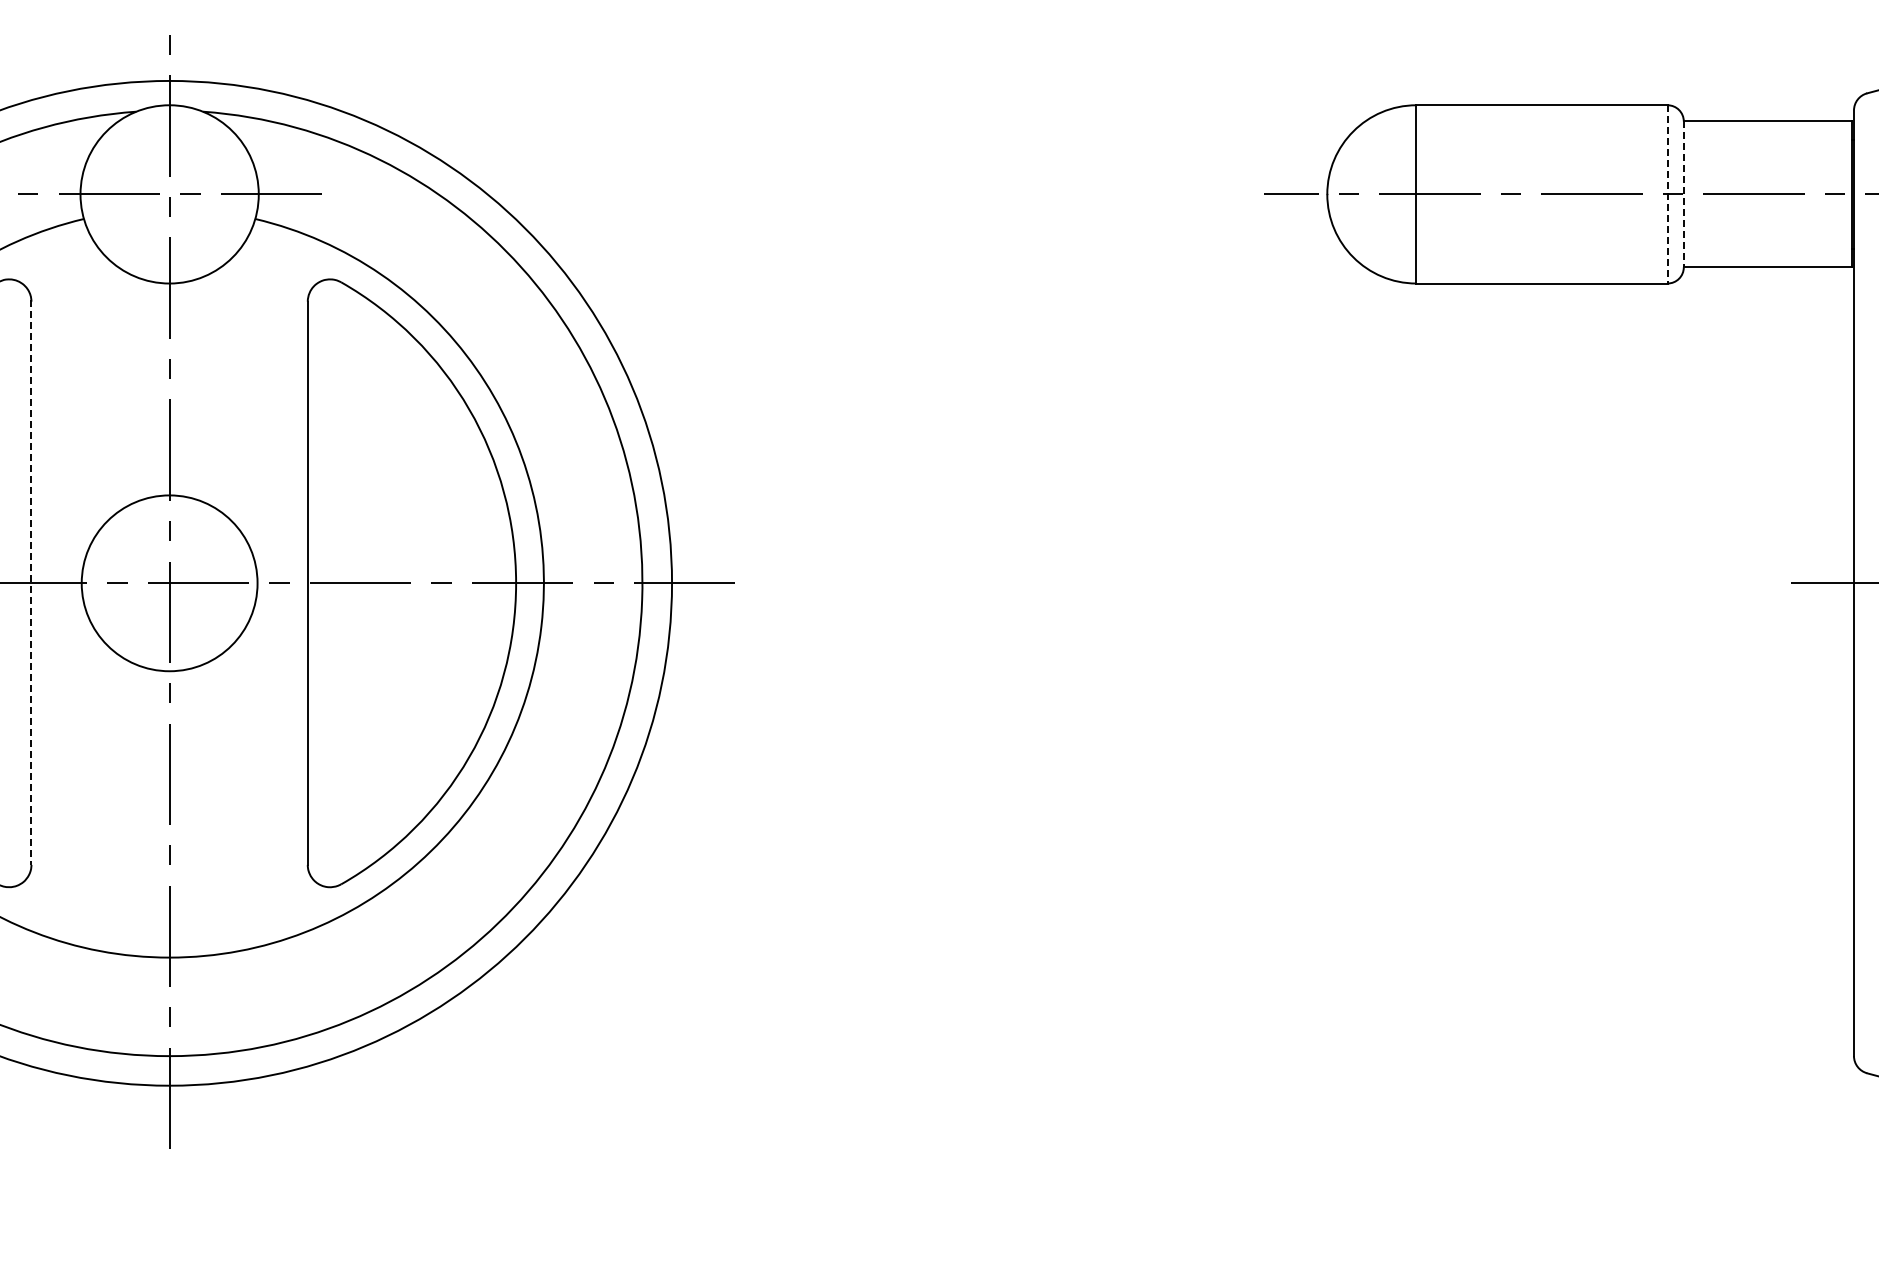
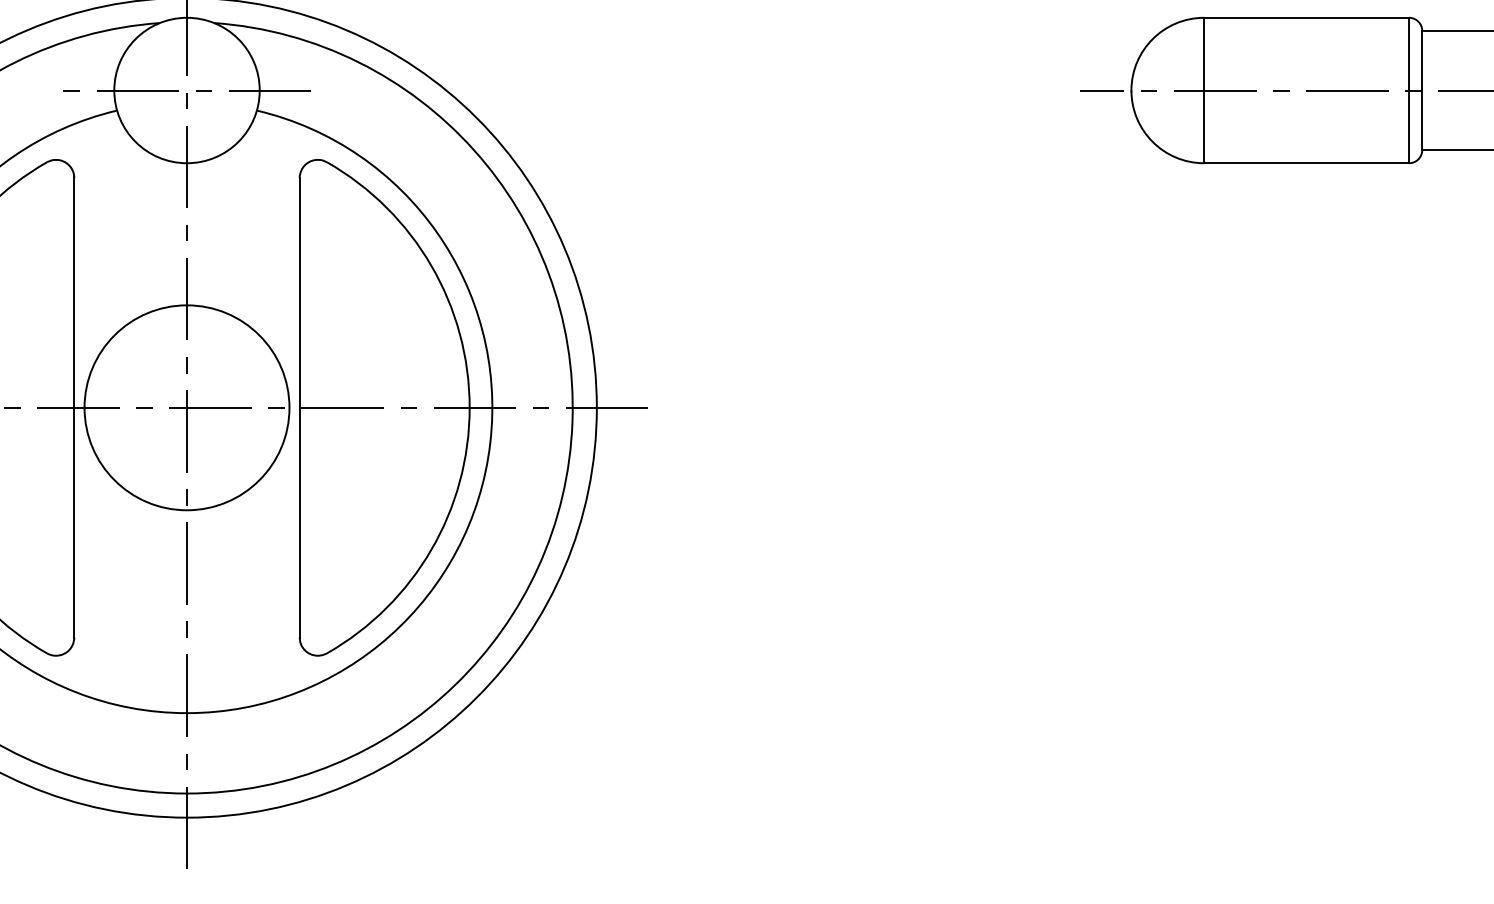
line: (1667, 194) -> (1408, 90), dashed -> solid
line: (1683, 194) -> (1422, 90), dashed -> solid
circle: (169, 582) -> (186, 407), size x1.43
line: (31, 583) -> (74, 407), dashed -> solid

